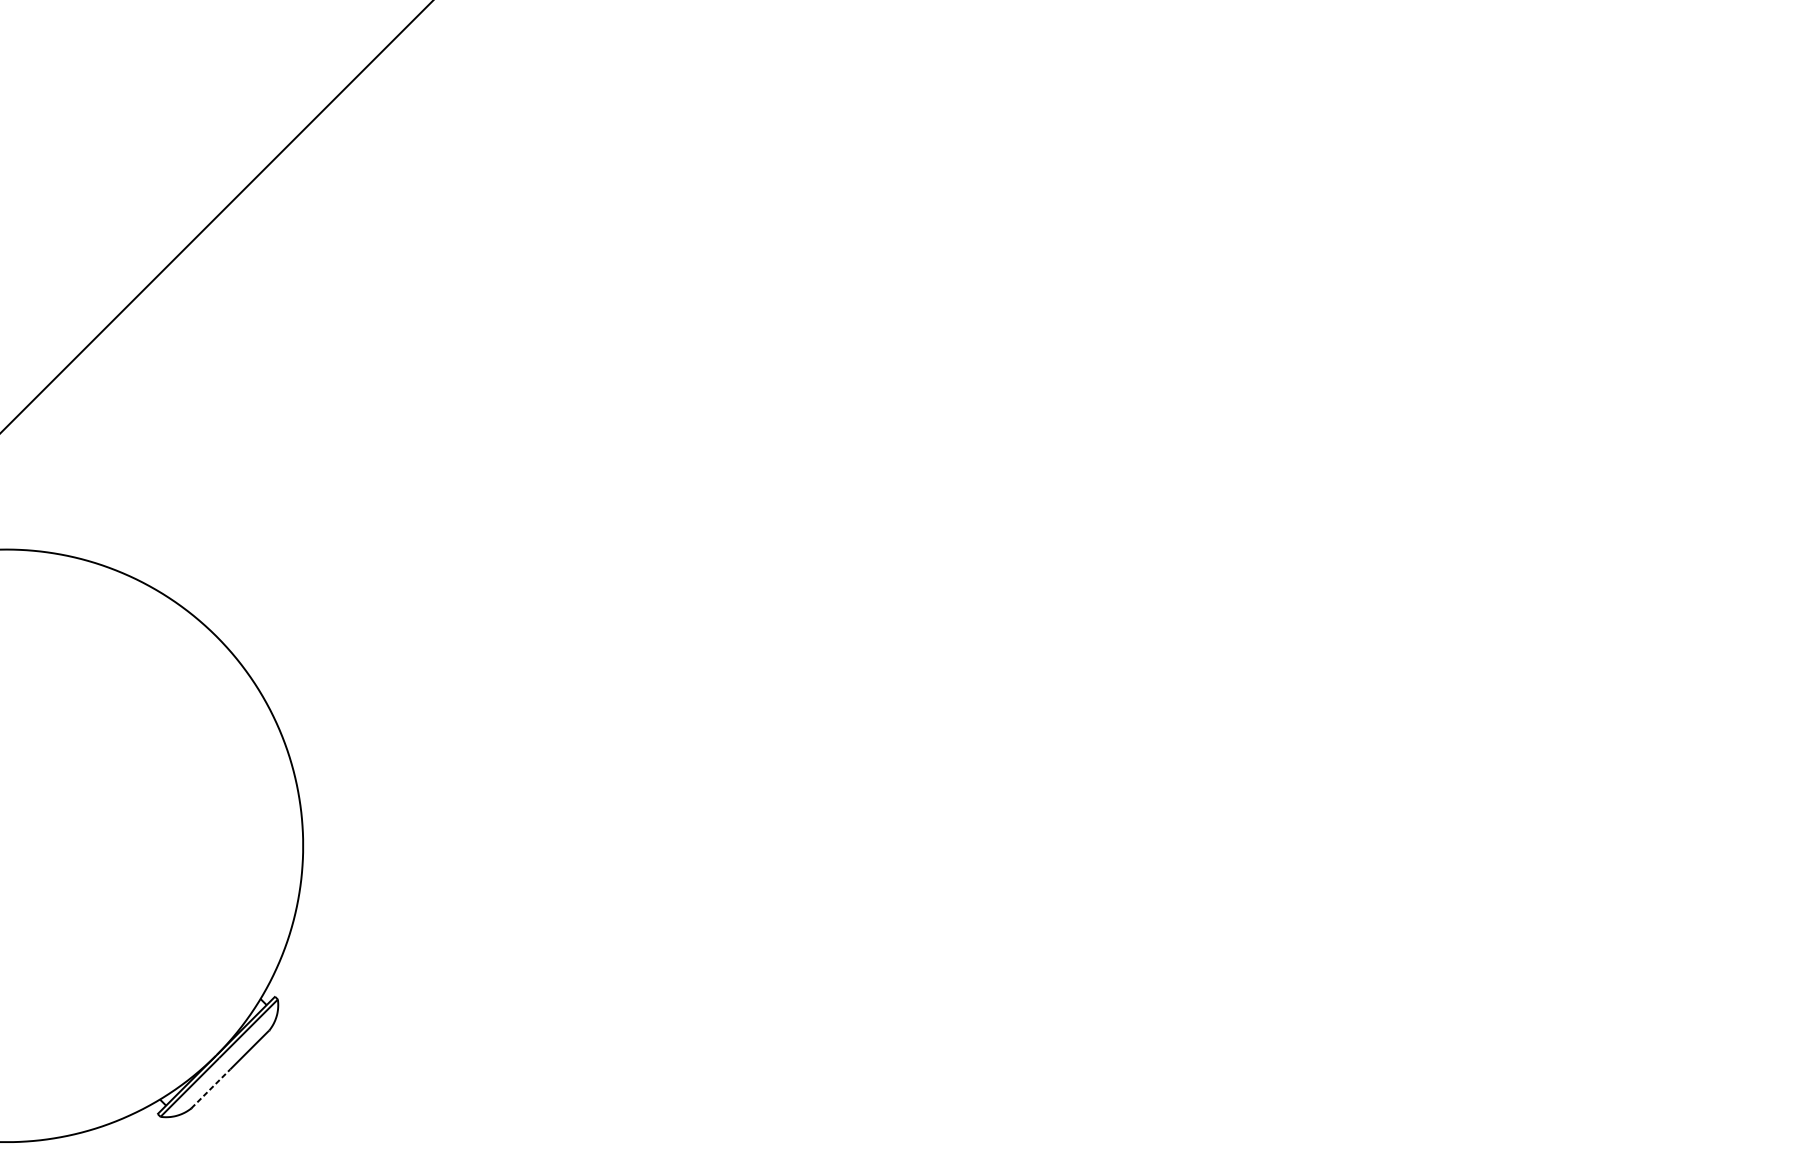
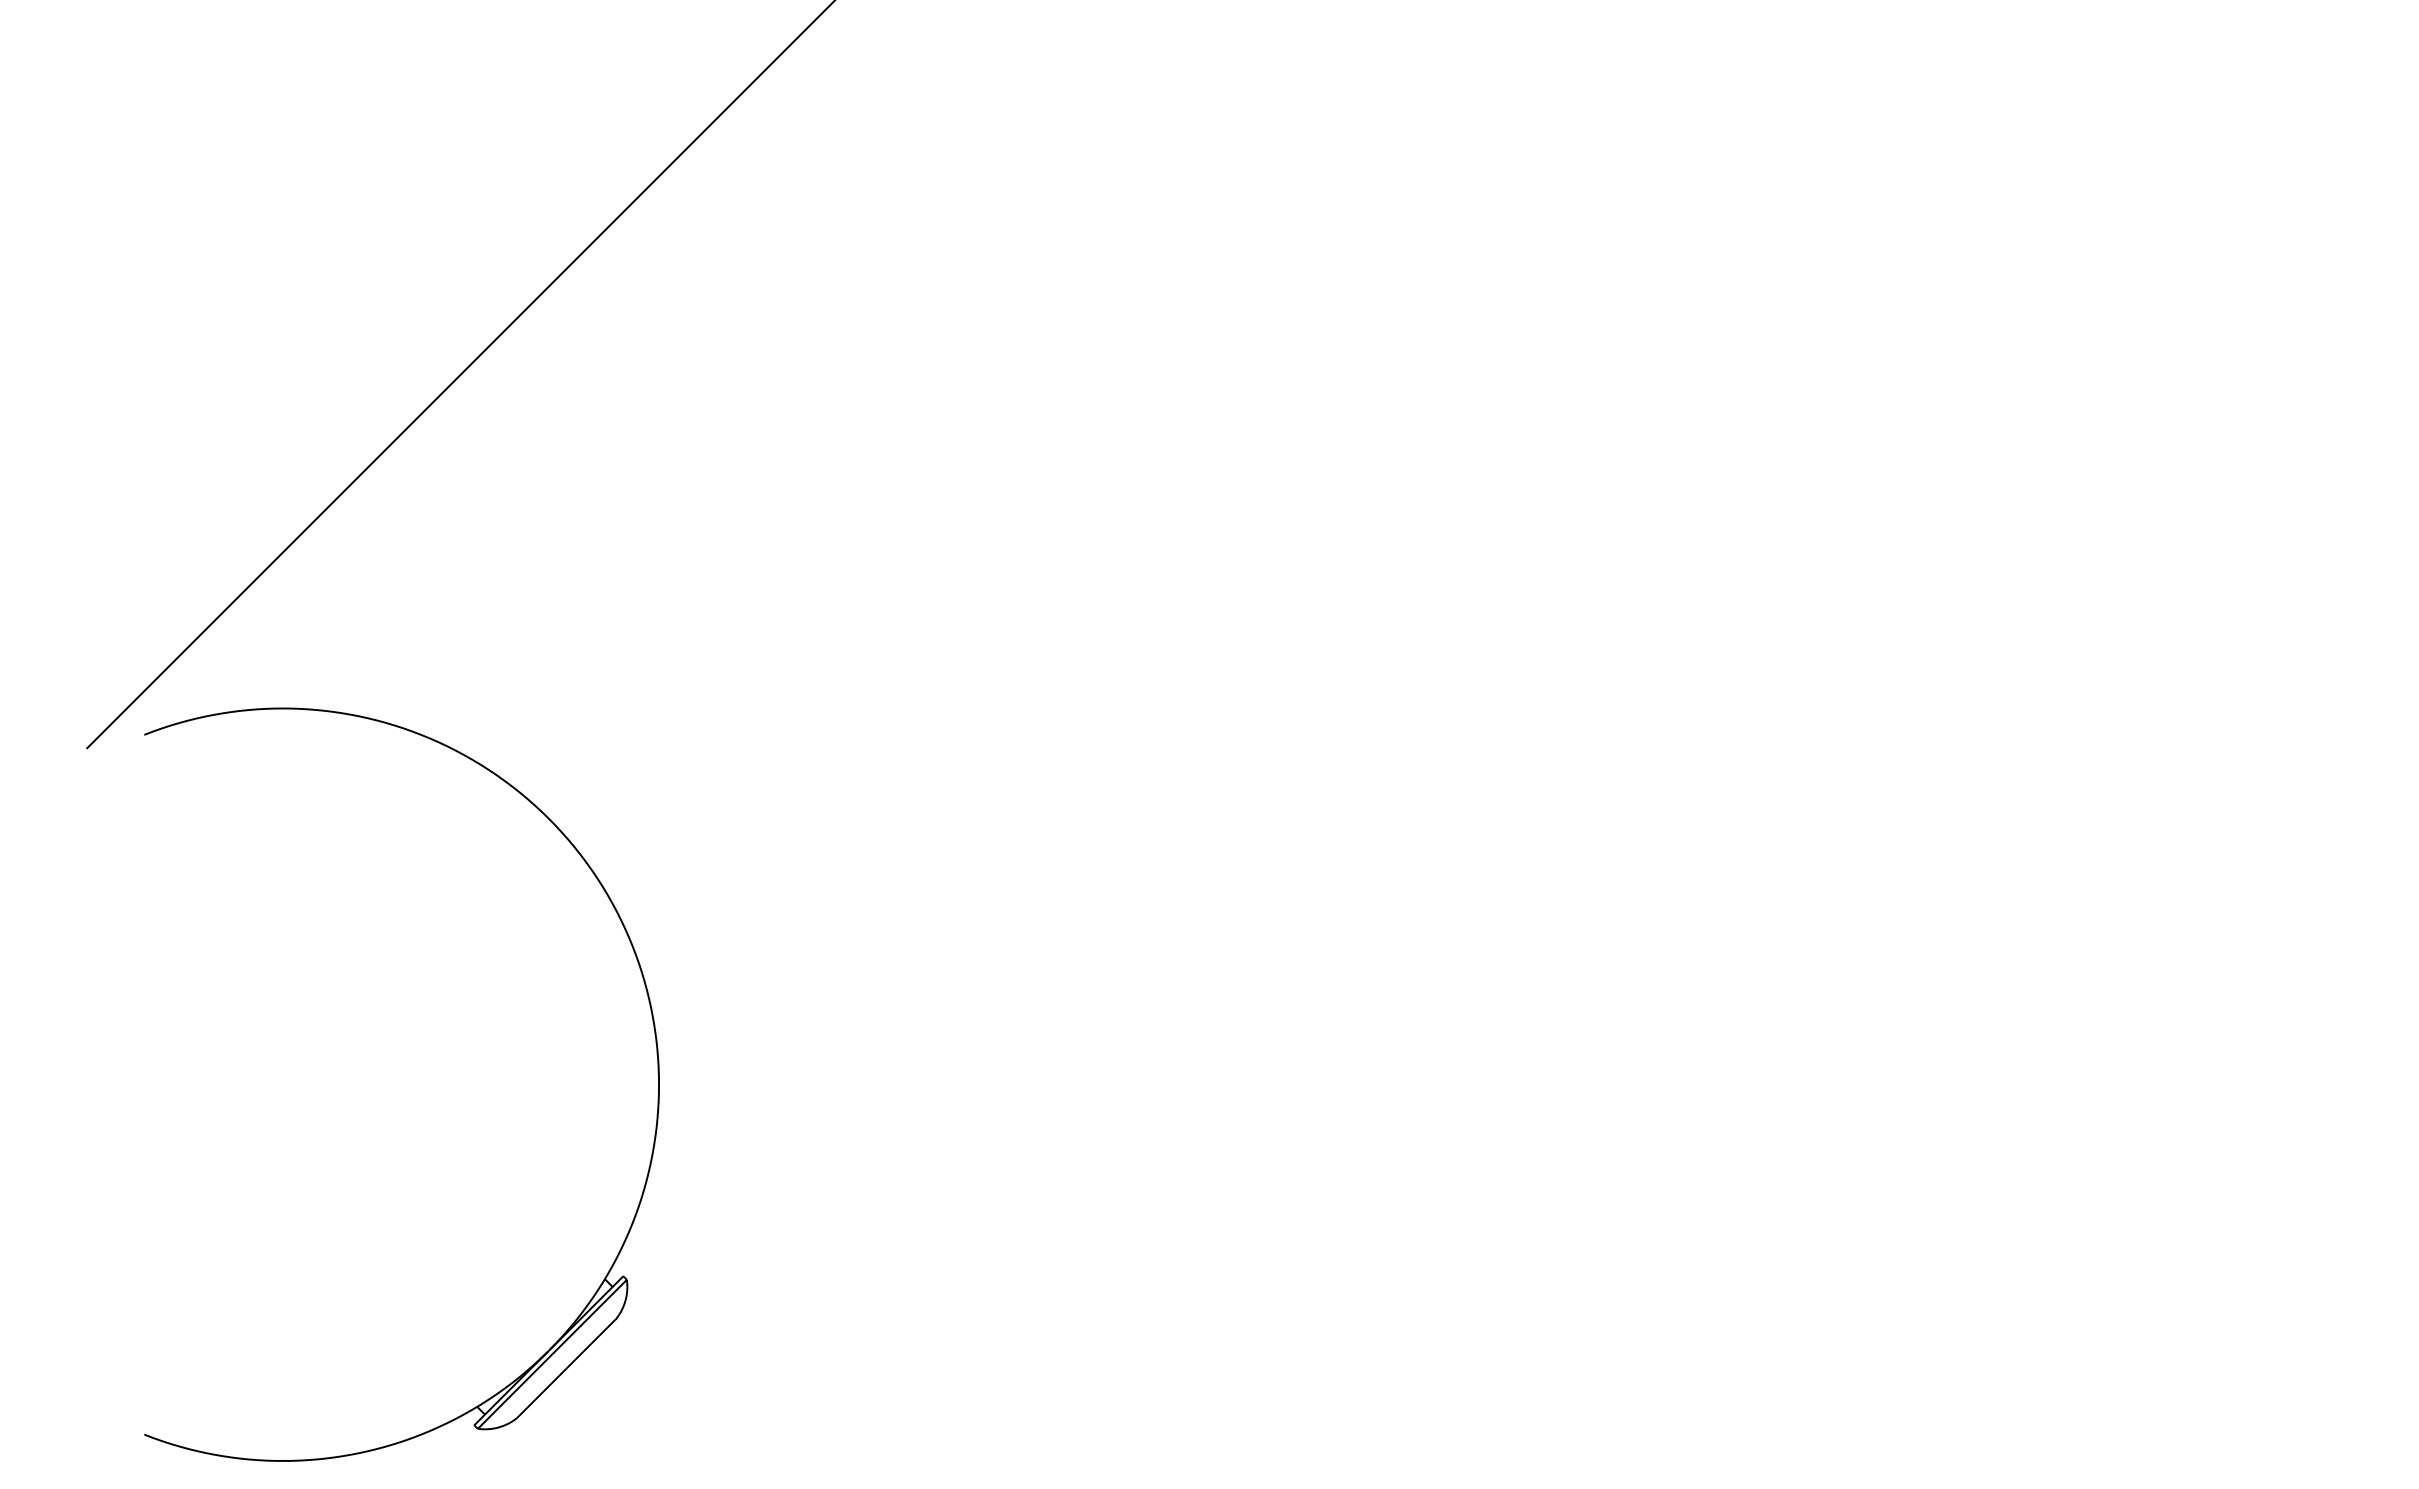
line: (210, 1089) -> (541, 1393), dashed -> solid

